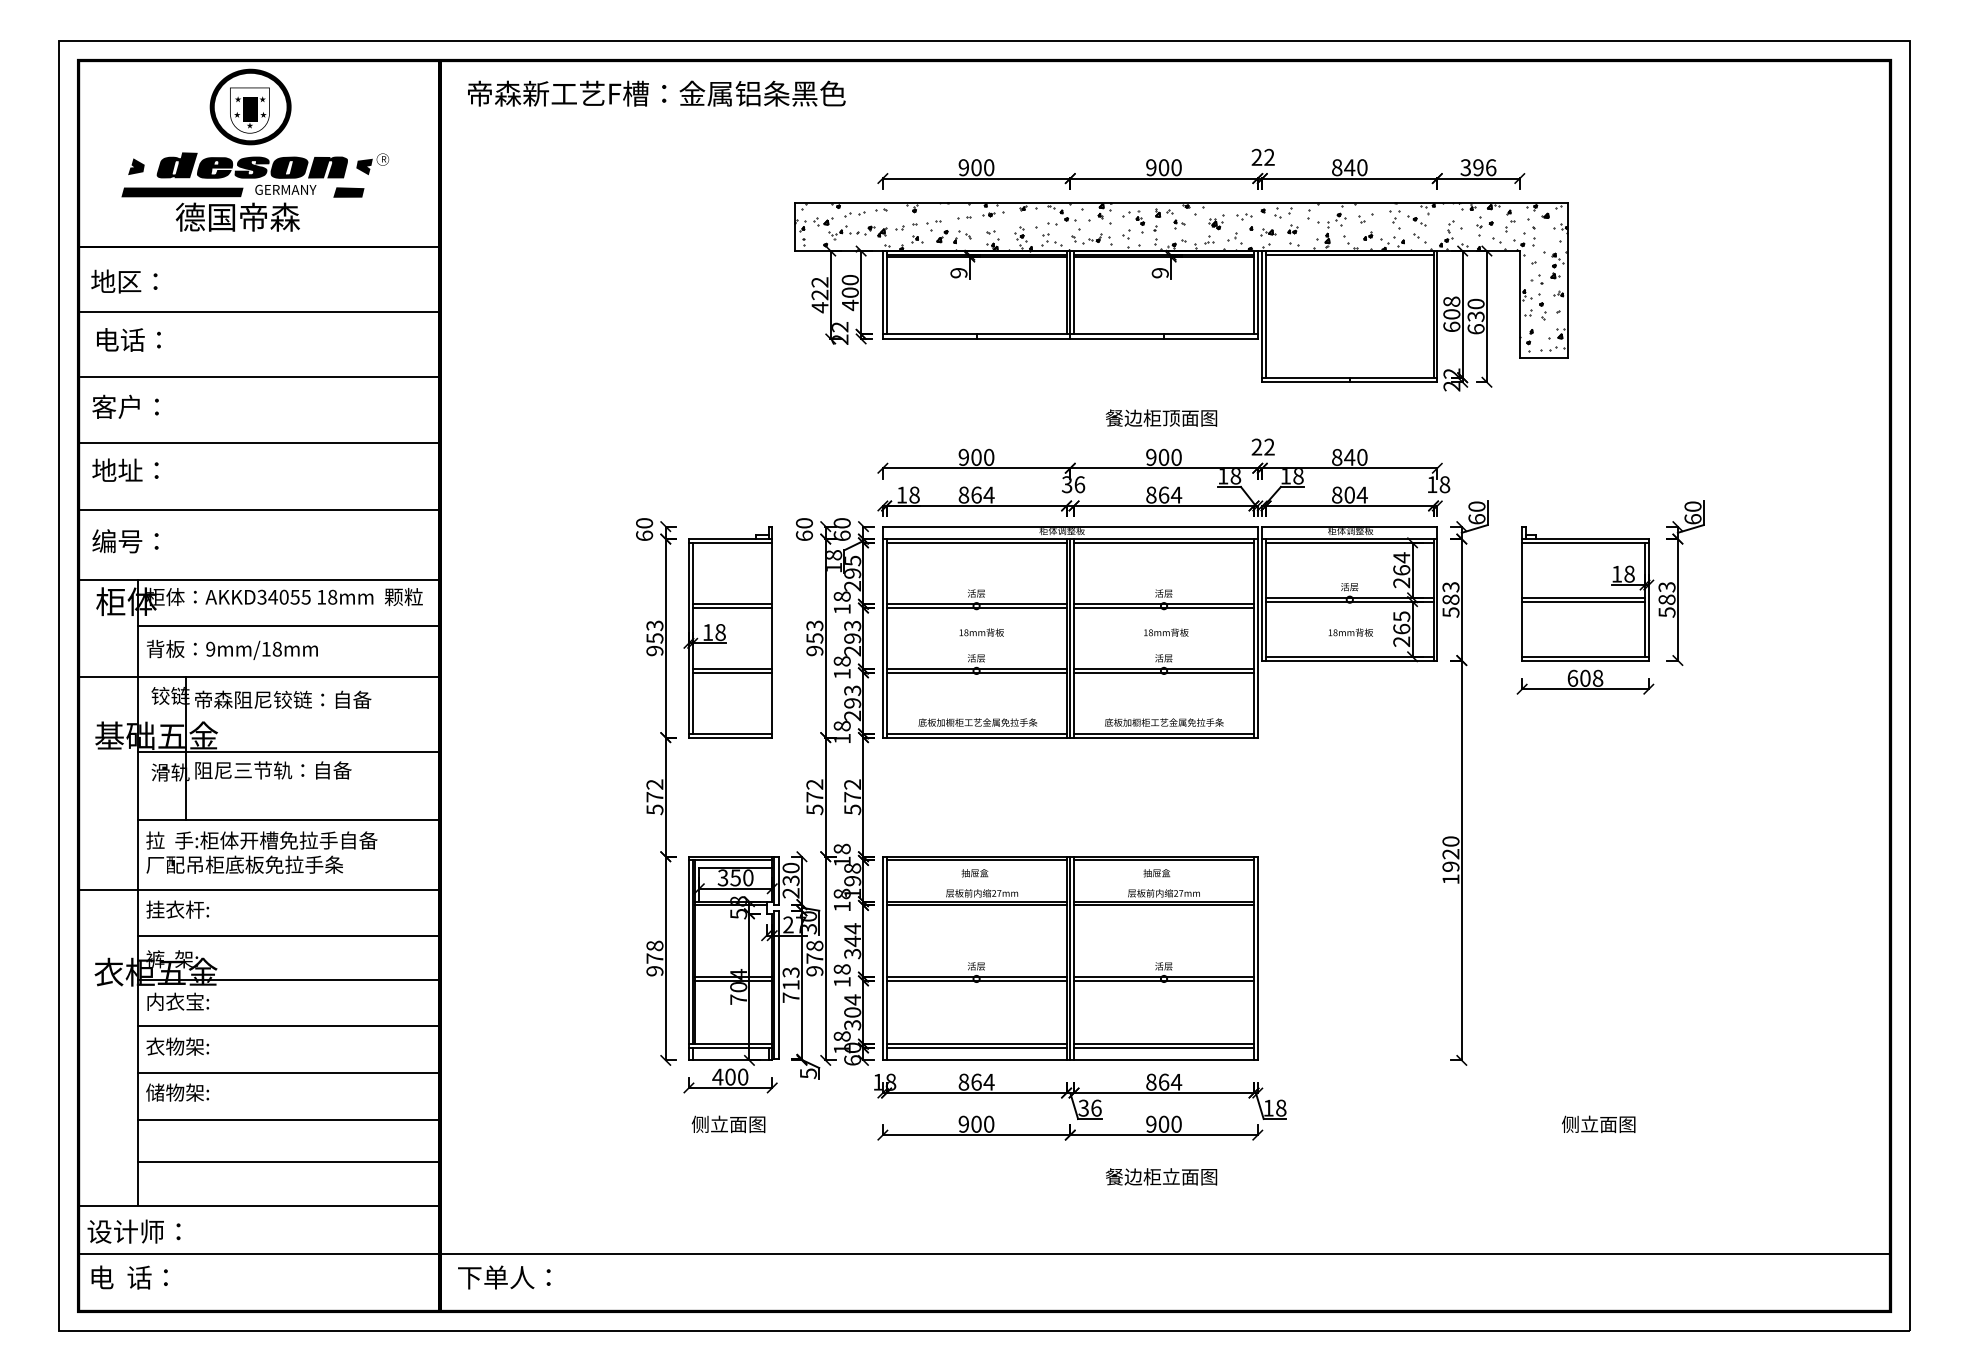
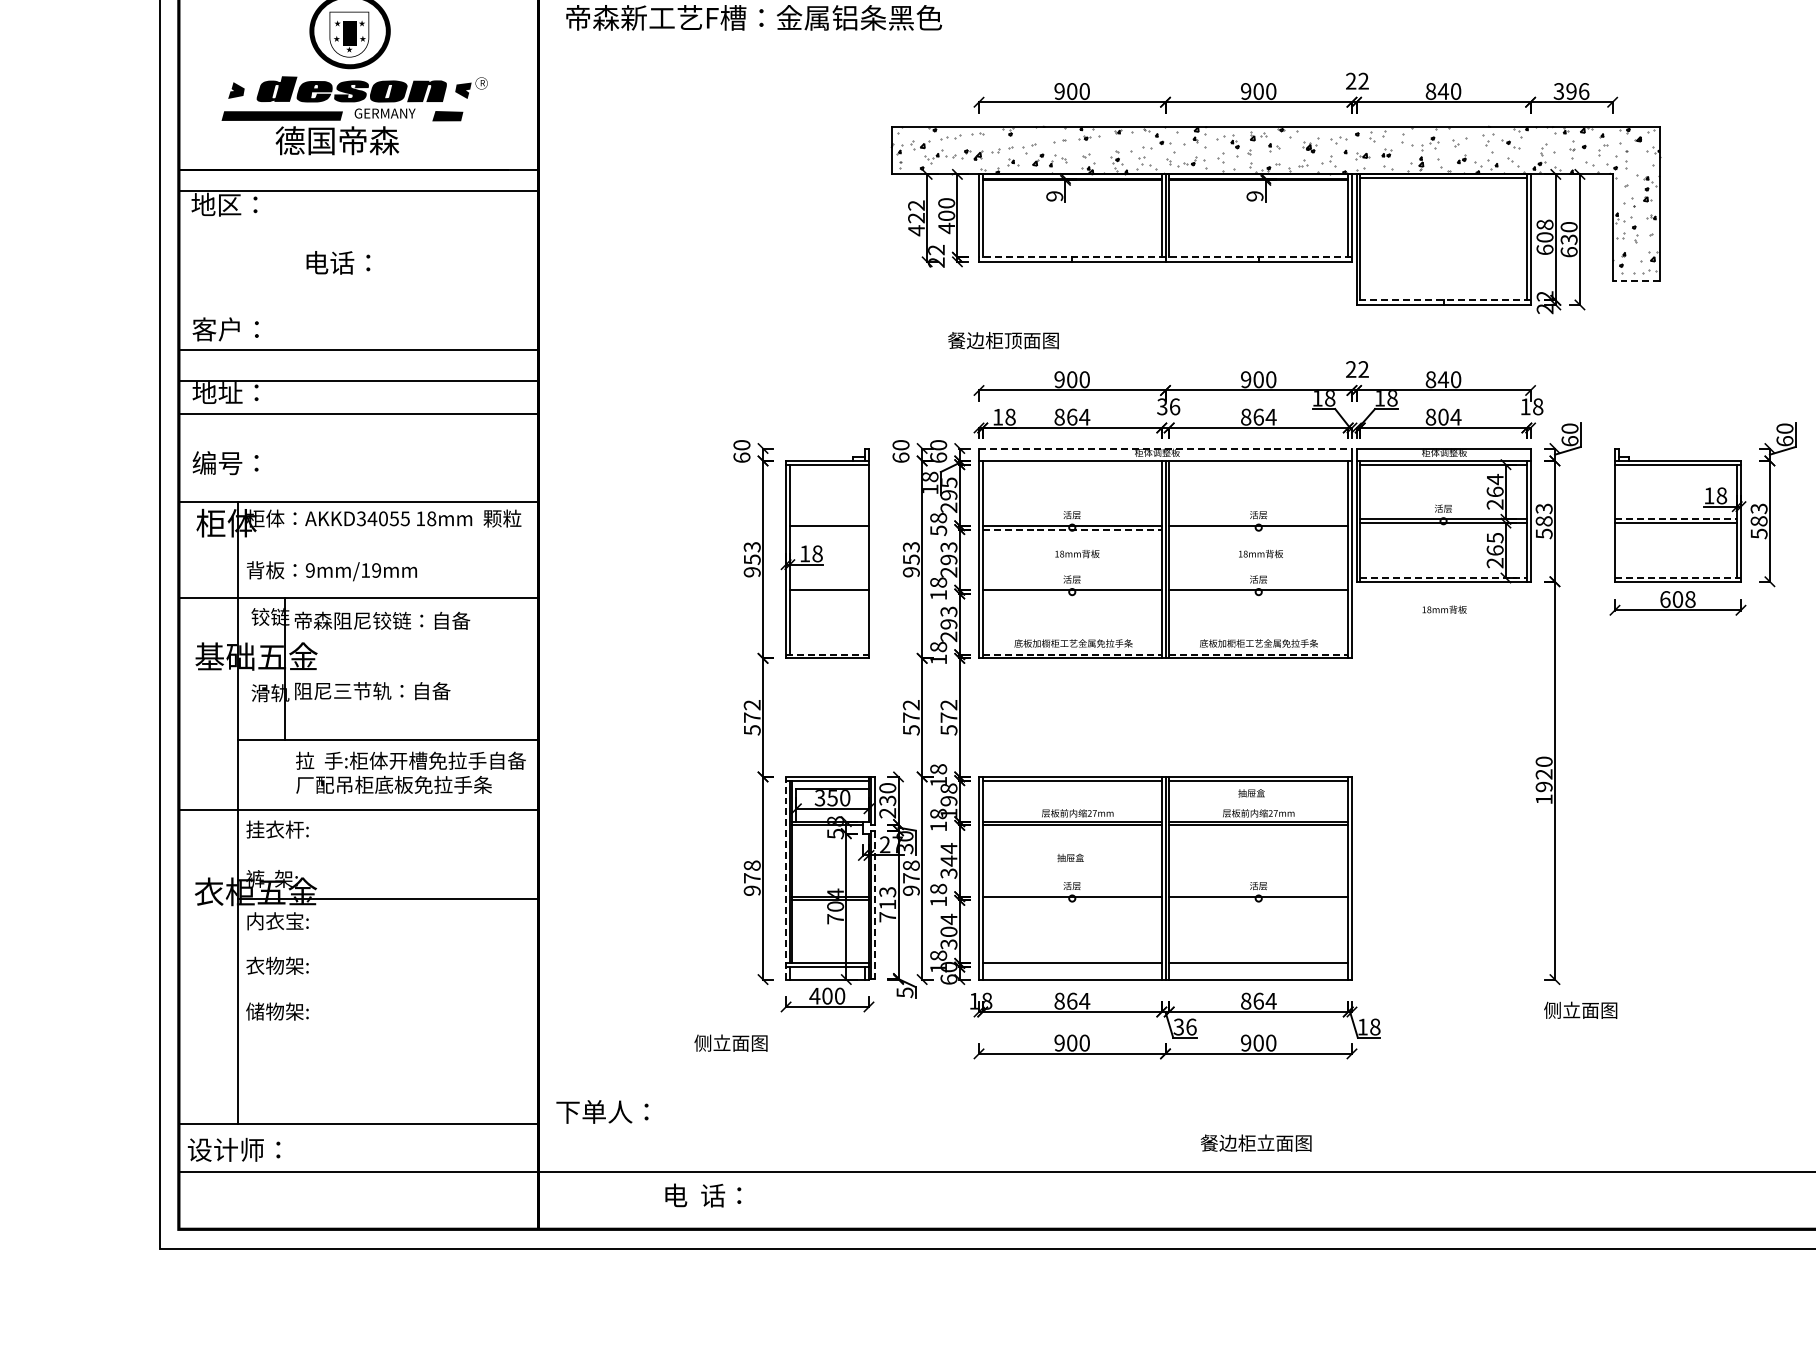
hatch: (1180, 276) -> (1275, 199), removed
line: (259, 311) -> (358, 190), moved
line: (1069, 334) -> (1164, 257), solid -> dashed
text: (128, 339) -> (338, 262), moved
line: (1543, 358) -> (1636, 281), solid -> dashed
line: (260, 376) -> (359, 349), moved
line: (1349, 377) -> (1443, 300), solid -> dashed
text: (1161, 417) -> (1003, 339), moved
line: (259, 443) -> (358, 414), moved
line: (259, 509) -> (358, 380), moved
line: (1070, 526) -> (1165, 448), solid -> dashed
line: (976, 542) -> (1072, 464), removed
line: (1164, 542) -> (1259, 464), removed
line: (1584, 597) -> (1677, 519), solid -> dashed
line: (732, 608) -> (829, 529), removed
line: (976, 608) -> (1072, 529), solid -> dashed
line: (1164, 608) -> (1259, 529), removed
text: (842, 609) -> (938, 530), 18 -> 58
line: (289, 626) -> (388, 547), removed
text: (1350, 632) -> (1444, 609), moved
text: (276, 648) -> (375, 569), 9mm/18mm -> 9mm/19mm
line: (1349, 656) -> (1443, 577), solid -> dashed
line: (1585, 656) -> (1678, 577), solid -> dashed
line: (732, 672) -> (829, 593), removed
line: (976, 672) -> (1072, 593), removed
line: (1164, 672) -> (1259, 593), removed
line: (730, 733) -> (827, 654), solid -> dashed
line: (976, 733) -> (1072, 654), solid -> dashed
line: (1164, 733) -> (1259, 654), solid -> dashed
line: (289, 752) -> (388, 673), removed
text: (261, 852) -> (410, 772), moved
text: (974, 873) -> (1070, 858), moved
line: (289, 935) -> (388, 855), removed
line: (688, 958) -> (785, 878), solid -> dashed
line: (976, 980) -> (1072, 900), removed
line: (1164, 980) -> (1259, 900), removed
line: (778, 985) -> (875, 905), solid -> dashed
line: (289, 1025) -> (388, 944), removed
line: (976, 1047) -> (1072, 966), removed
line: (1164, 1047) -> (1259, 966), removed
line: (289, 1073) -> (388, 992), removed
line: (289, 1119) -> (388, 1038), removed
text: (728, 1123) -> (730, 1042), moved
text: (1598, 1123) -> (1580, 1009), moved
line: (289, 1162) -> (388, 1081), removed
text: (1161, 1176) -> (1256, 1142), moved
text: (129, 1277) -> (703, 1195), moved
text: (504, 1277) -> (602, 1111), moved

